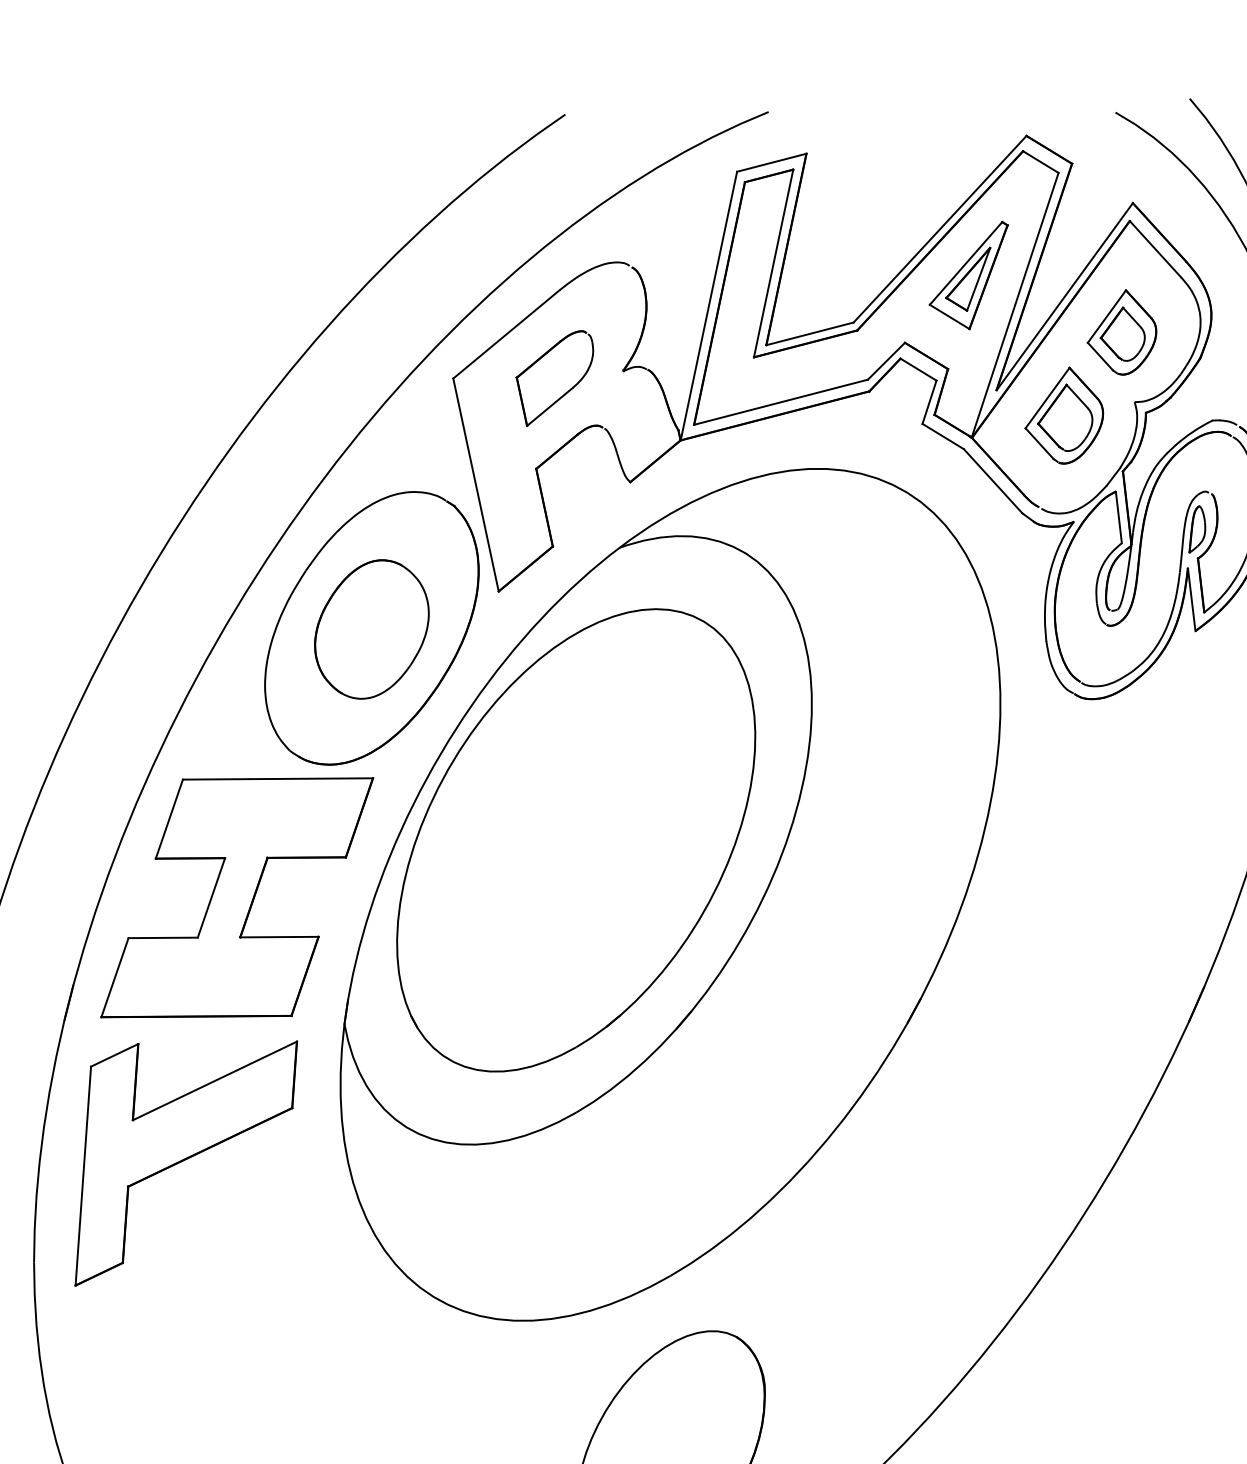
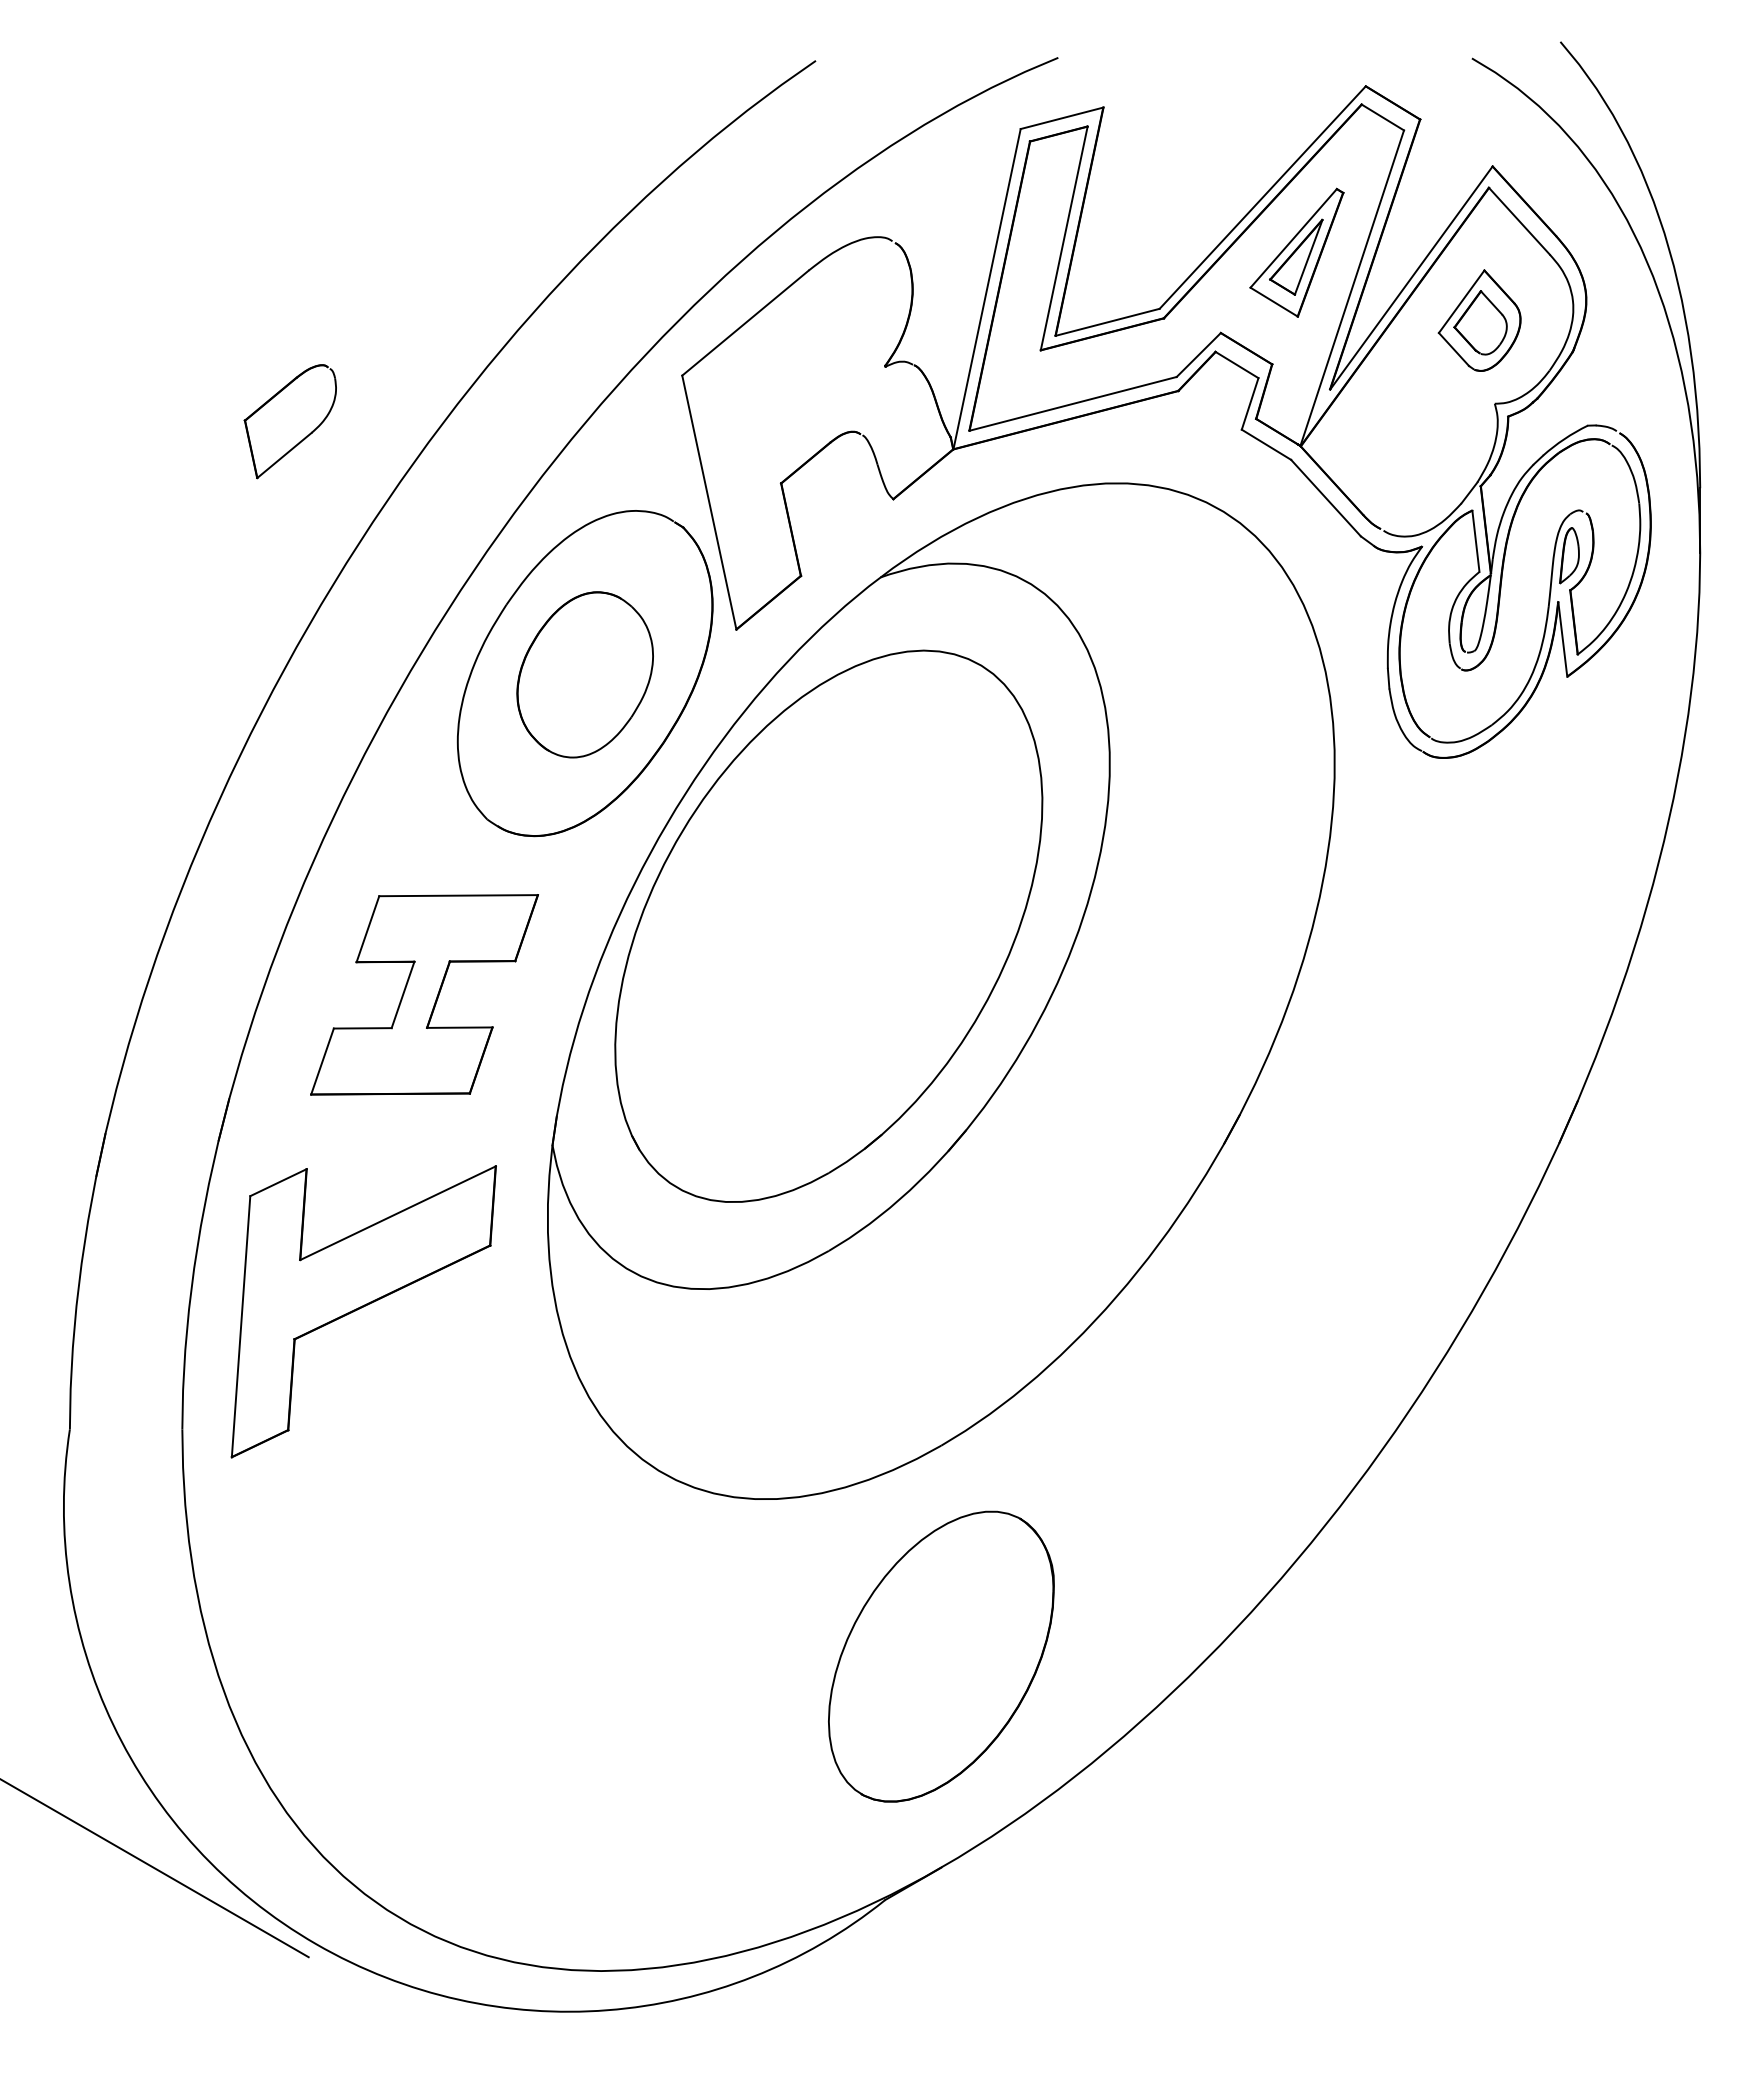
part: (567, 391) -> (305, 436), moved
part: (1064, 415) -> (1410, 419), removed
part: (237, 897) -> (424, 994), size x0.7

